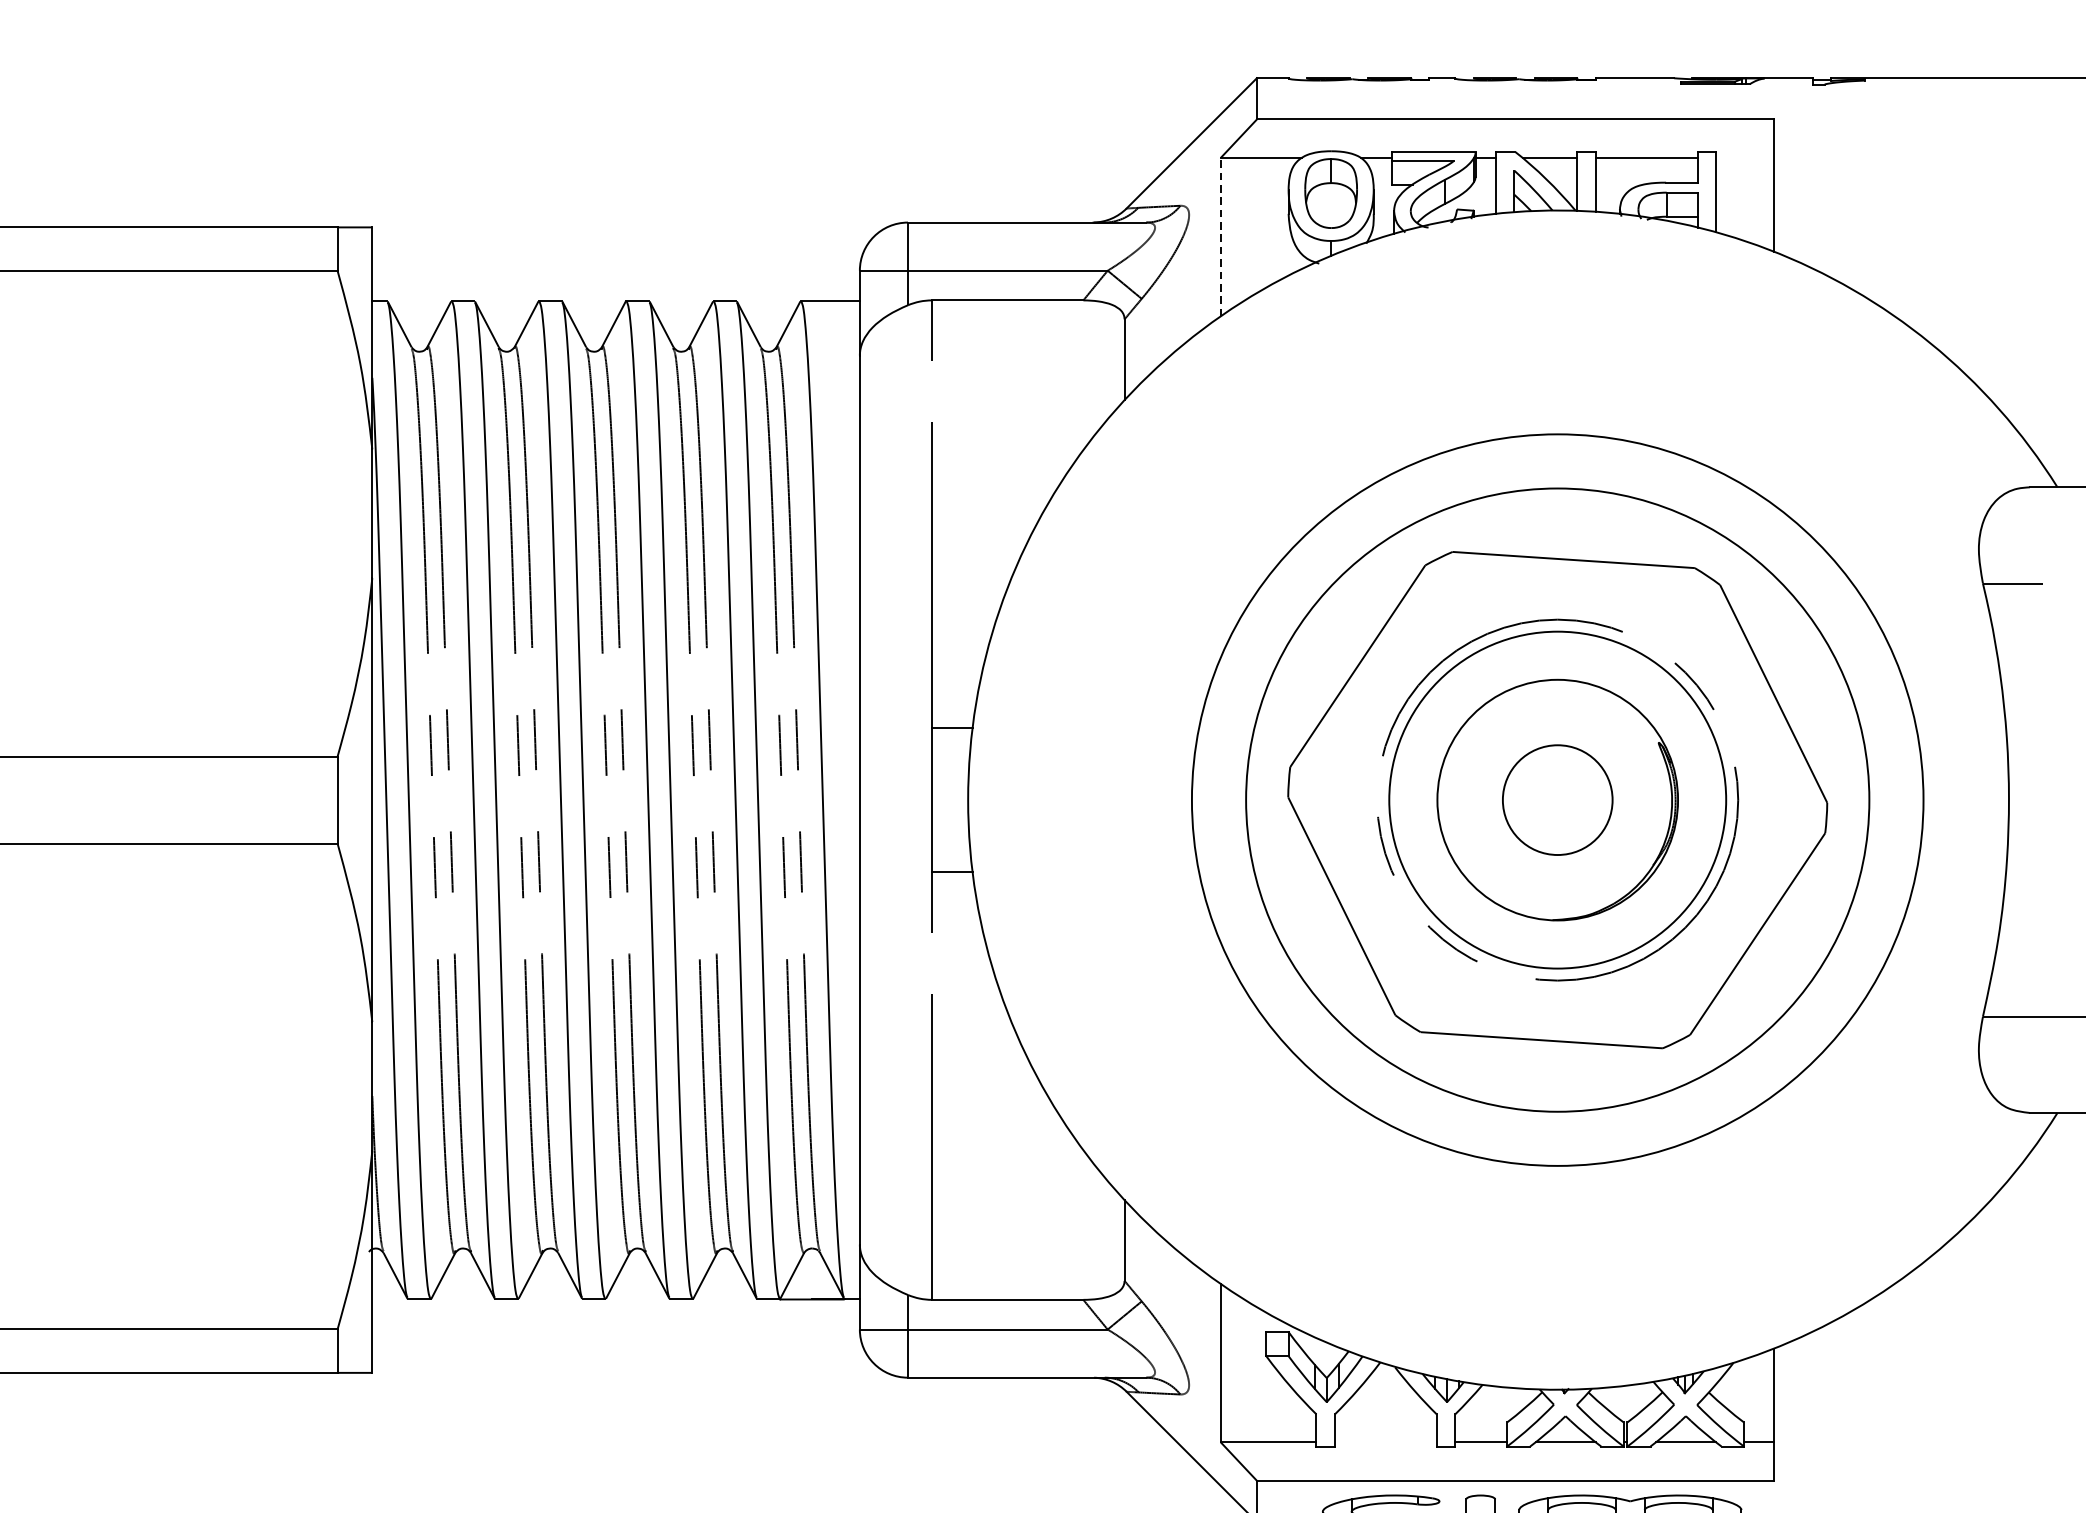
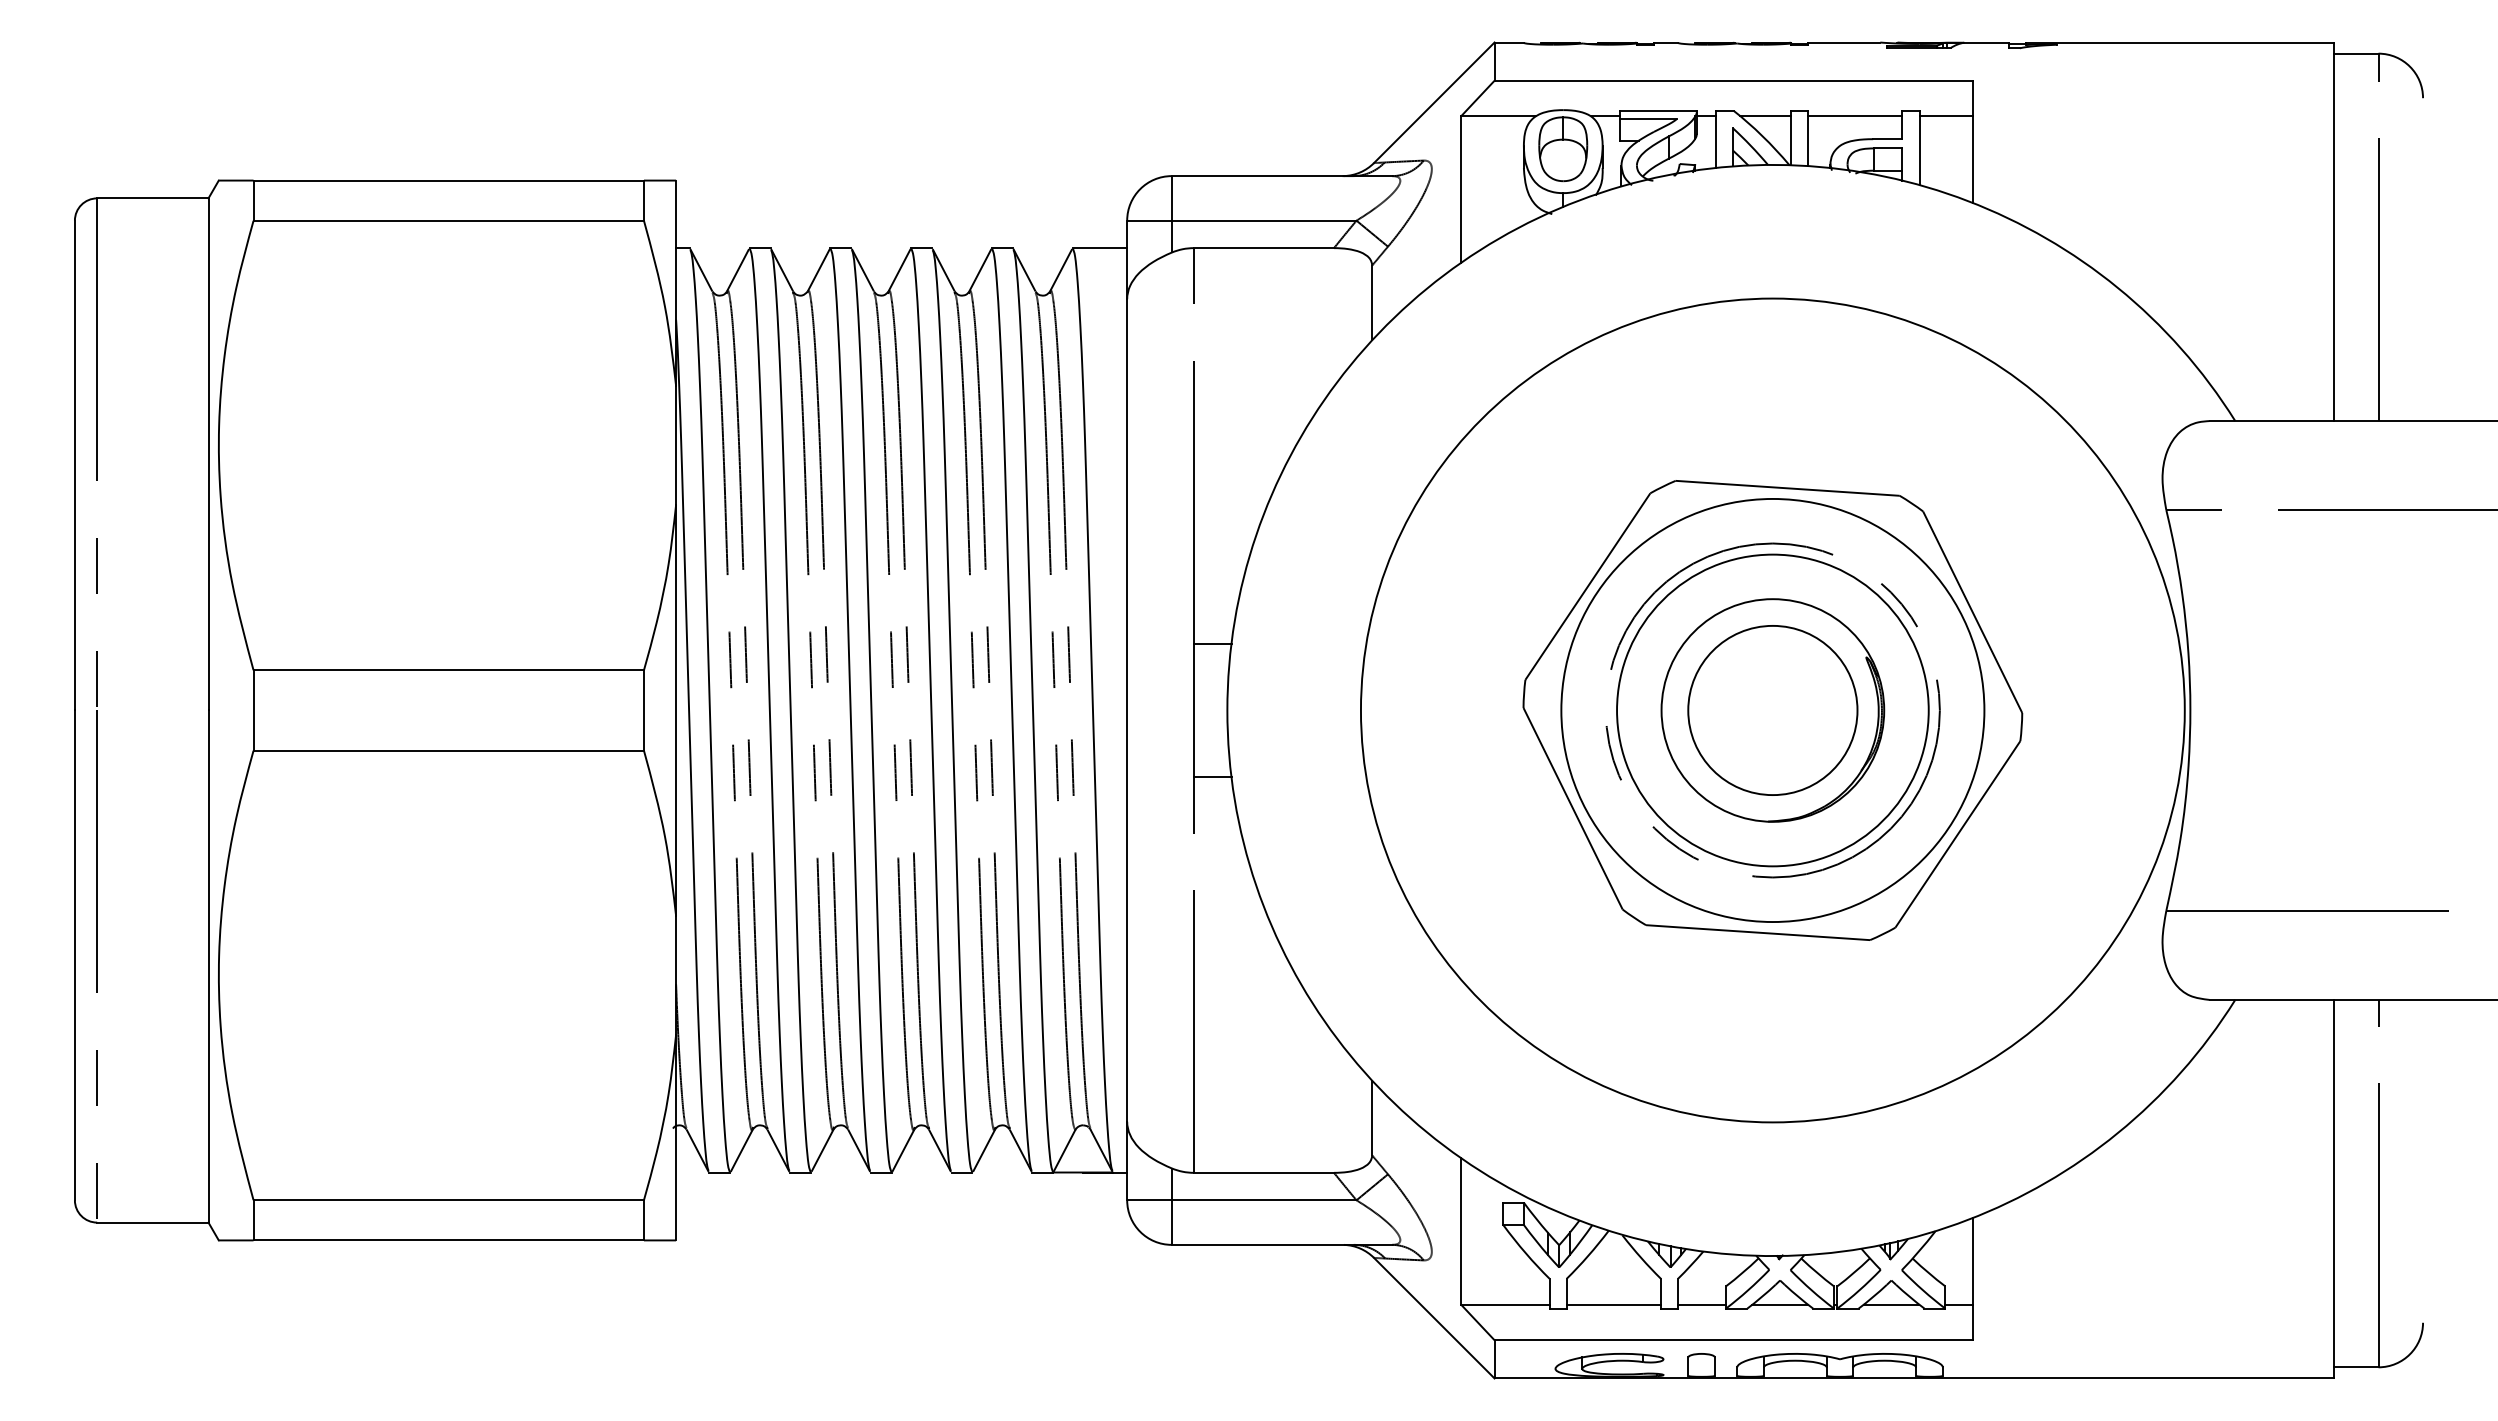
line: (1745, 158) -> (1946, 116), added
line: (1221, 237) -> (1461, 189), dashed -> solid
circle: (1557, 800) -> (1772, 710), size x0.62
circle: (1557, 800) -> (1772, 710), size x1.43
circle: (1557, 800) -> (1772, 710), size x1.67
line: (1385, 1442) -> (1613, 1304), added

